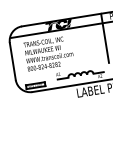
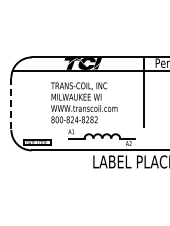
text: (49, 53) -> (84, 102), moved
line: (12, 61) -> (11, 104), solid -> dashed

